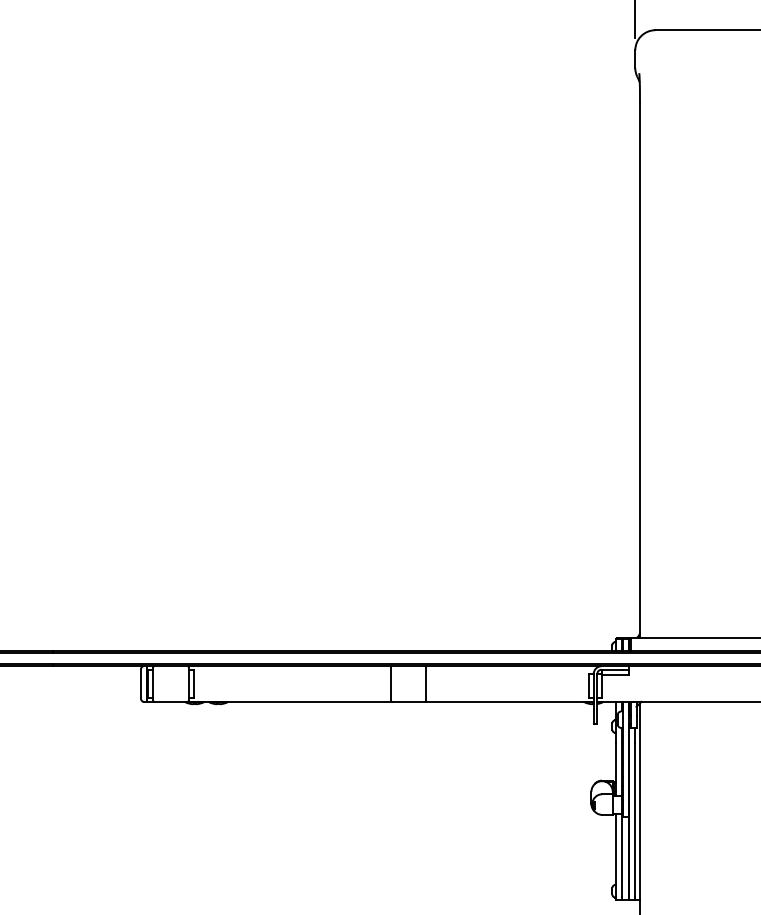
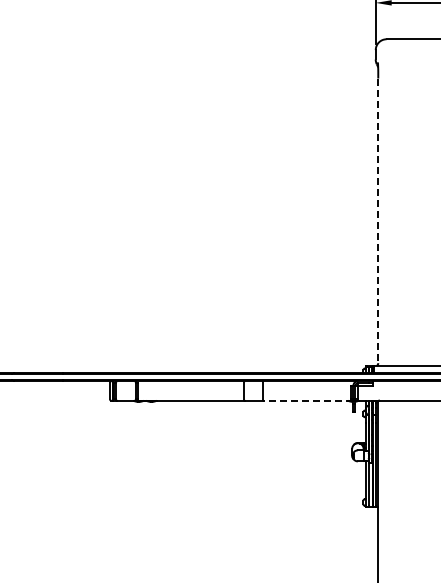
line: (640, 370) -> (378, 222), solid -> dashed
line: (508, 701) -> (307, 400), solid -> dashed

